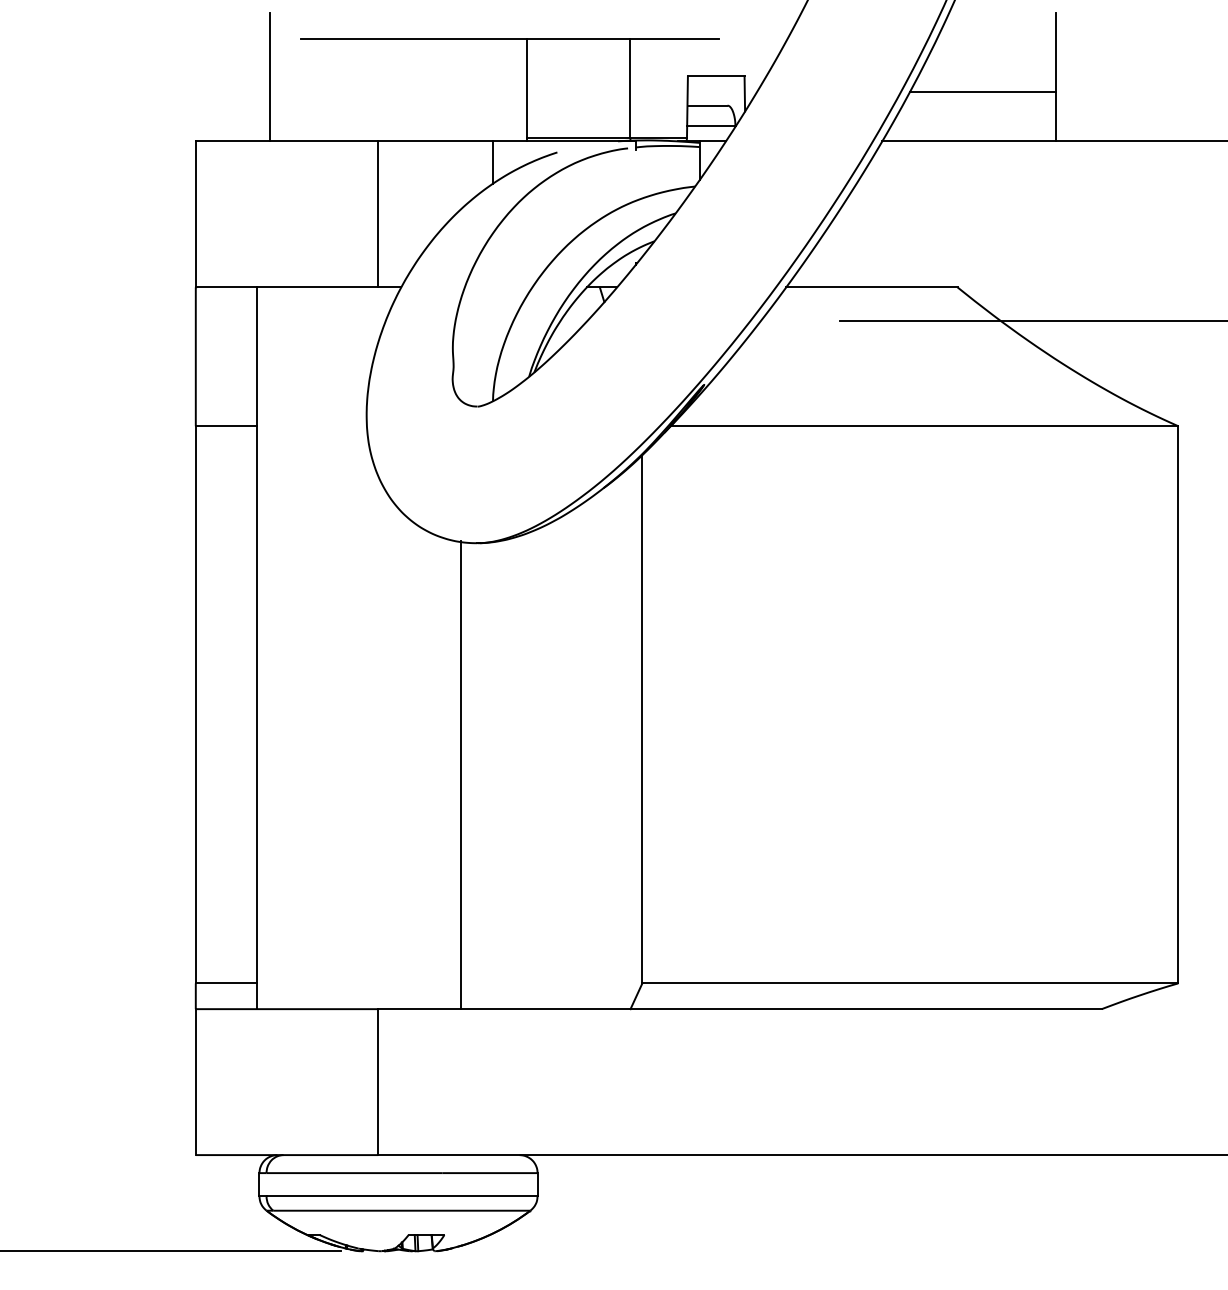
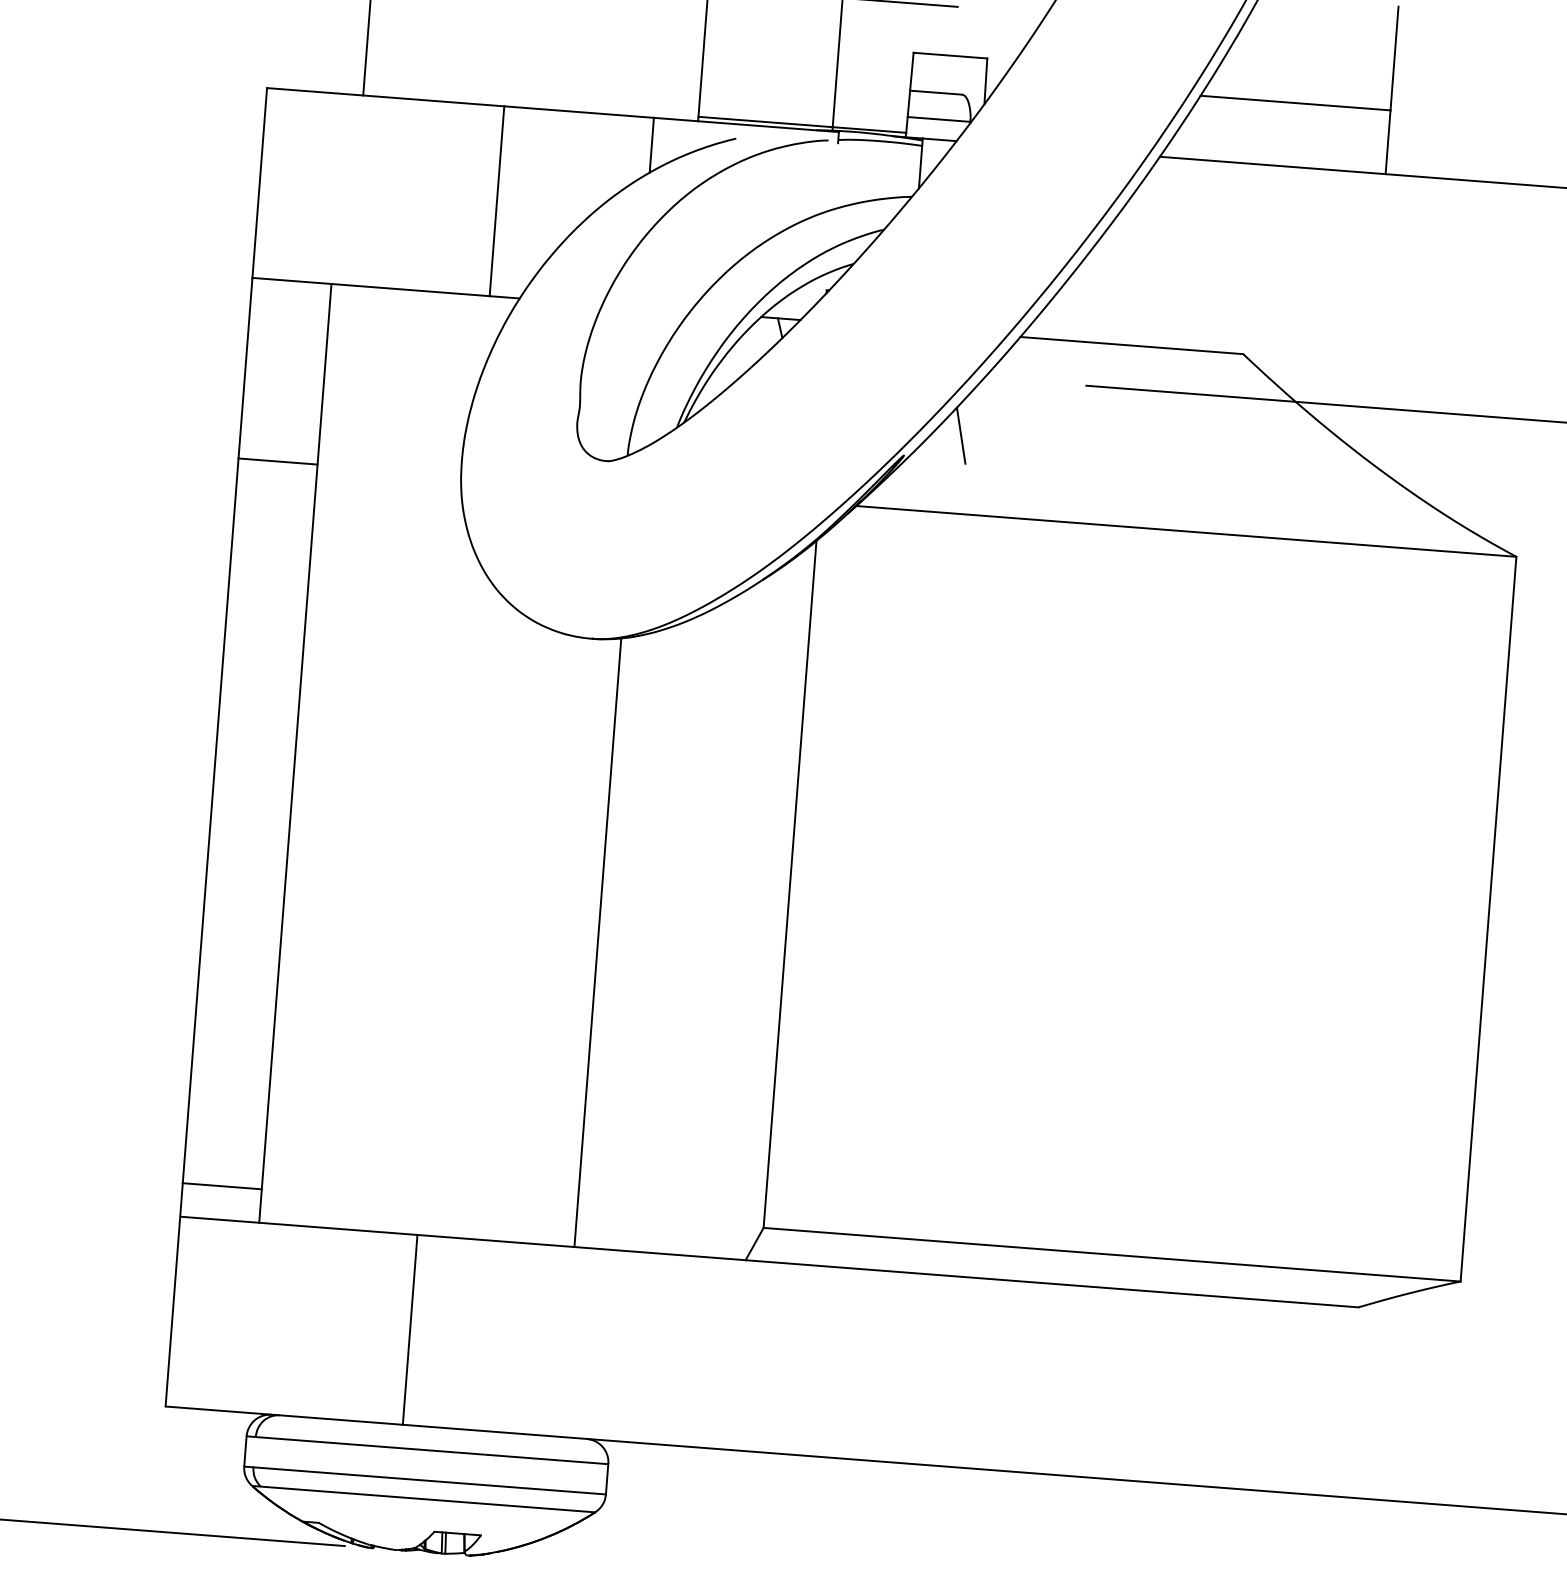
line: (746, 366) -> (960, 435), added
line: (460, 775) -> (597, 943), moved

